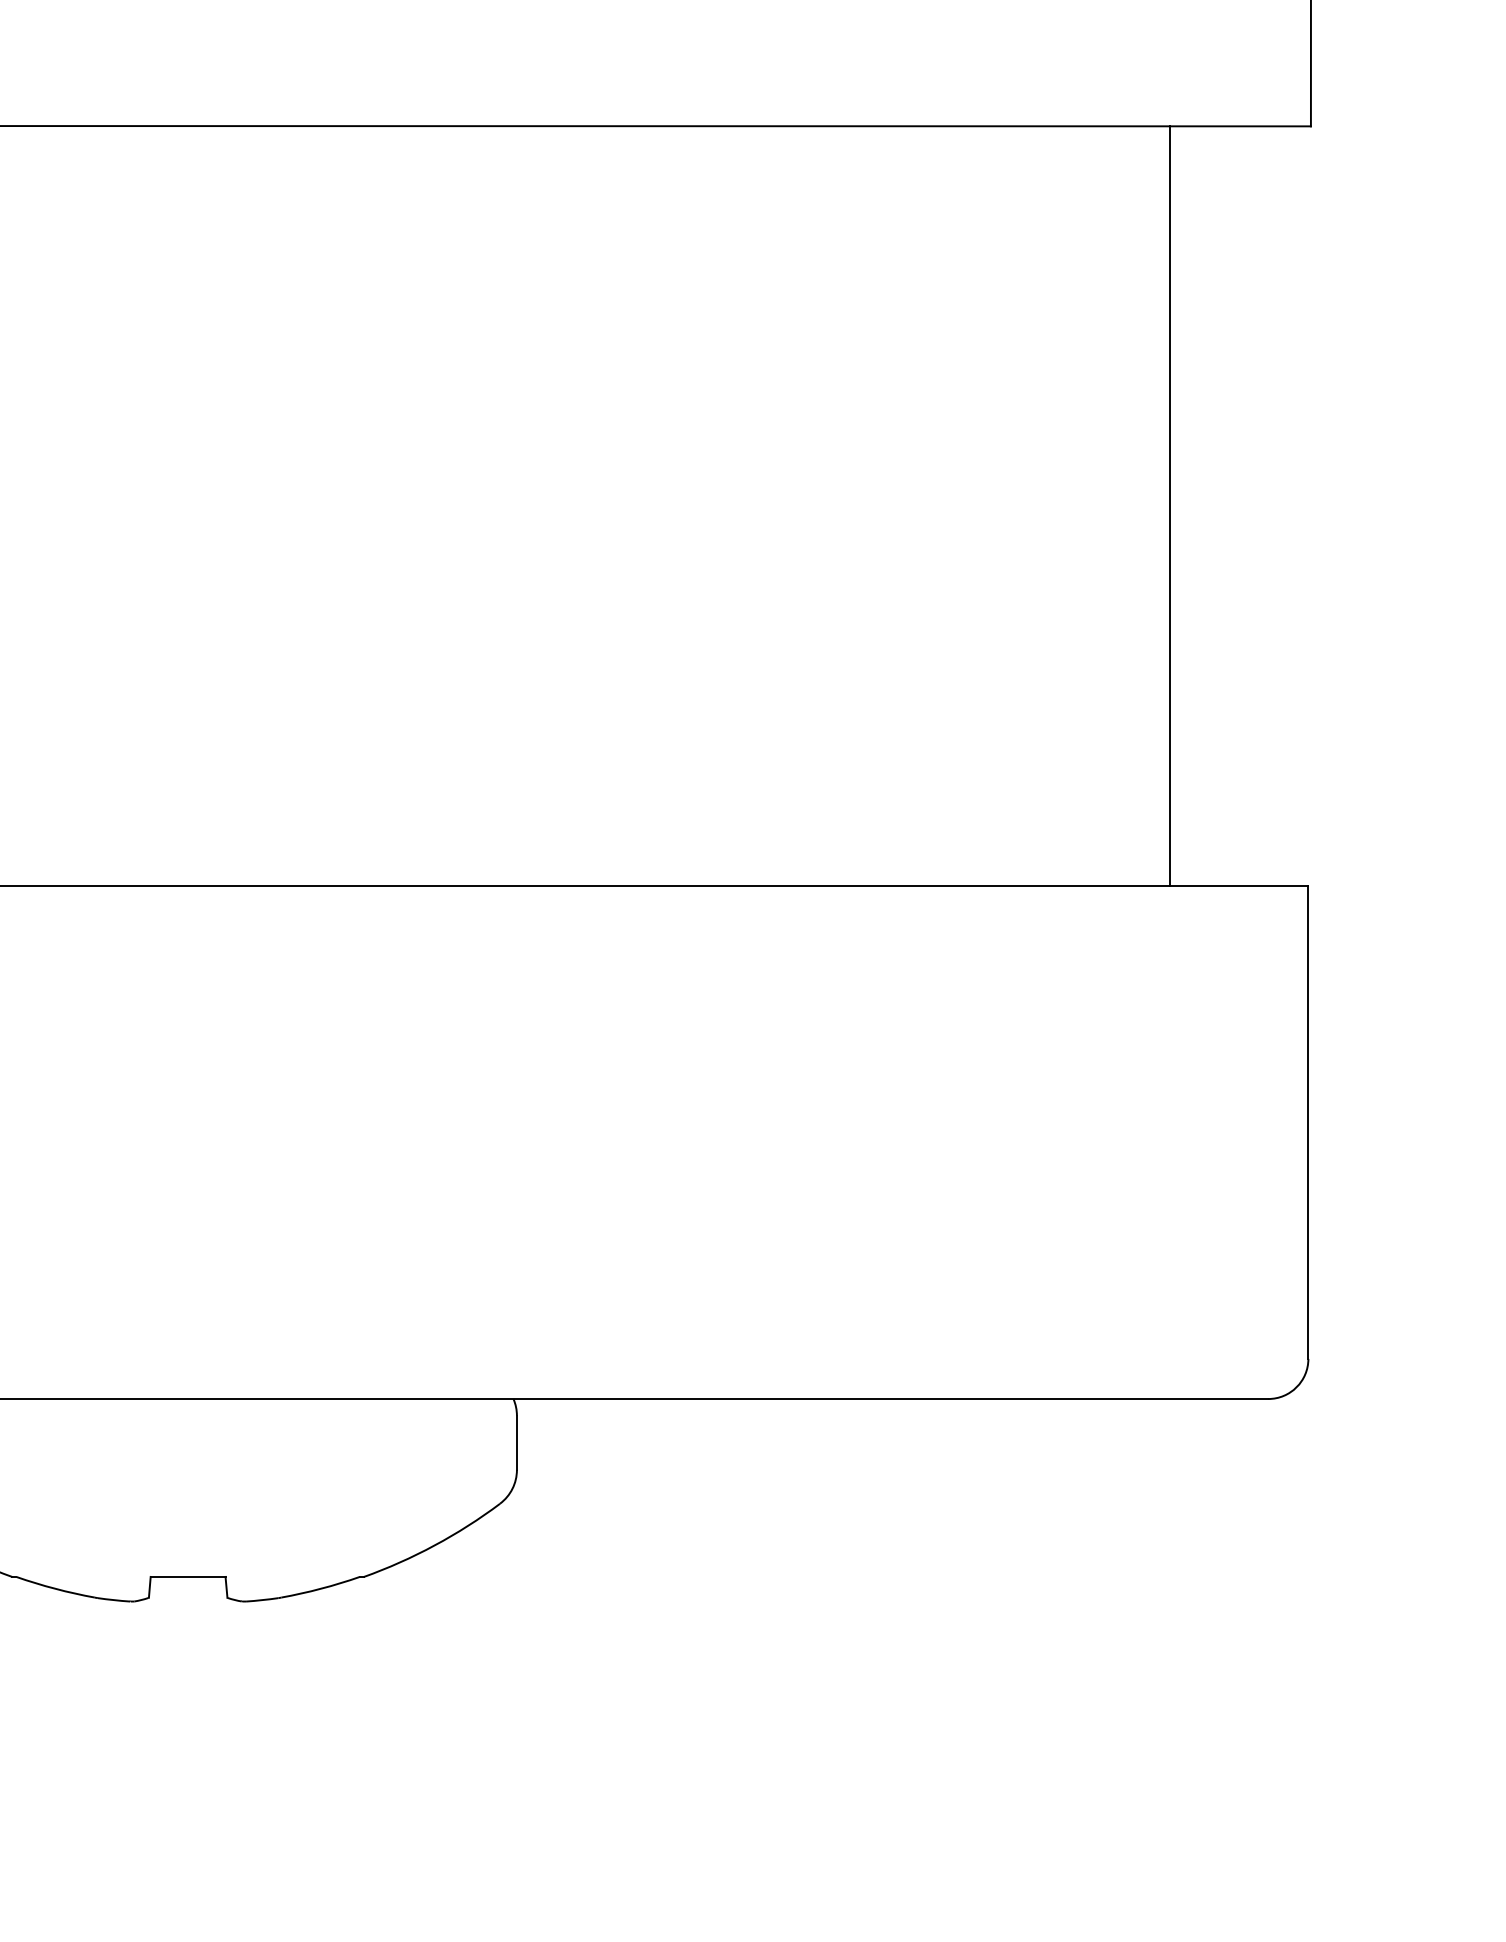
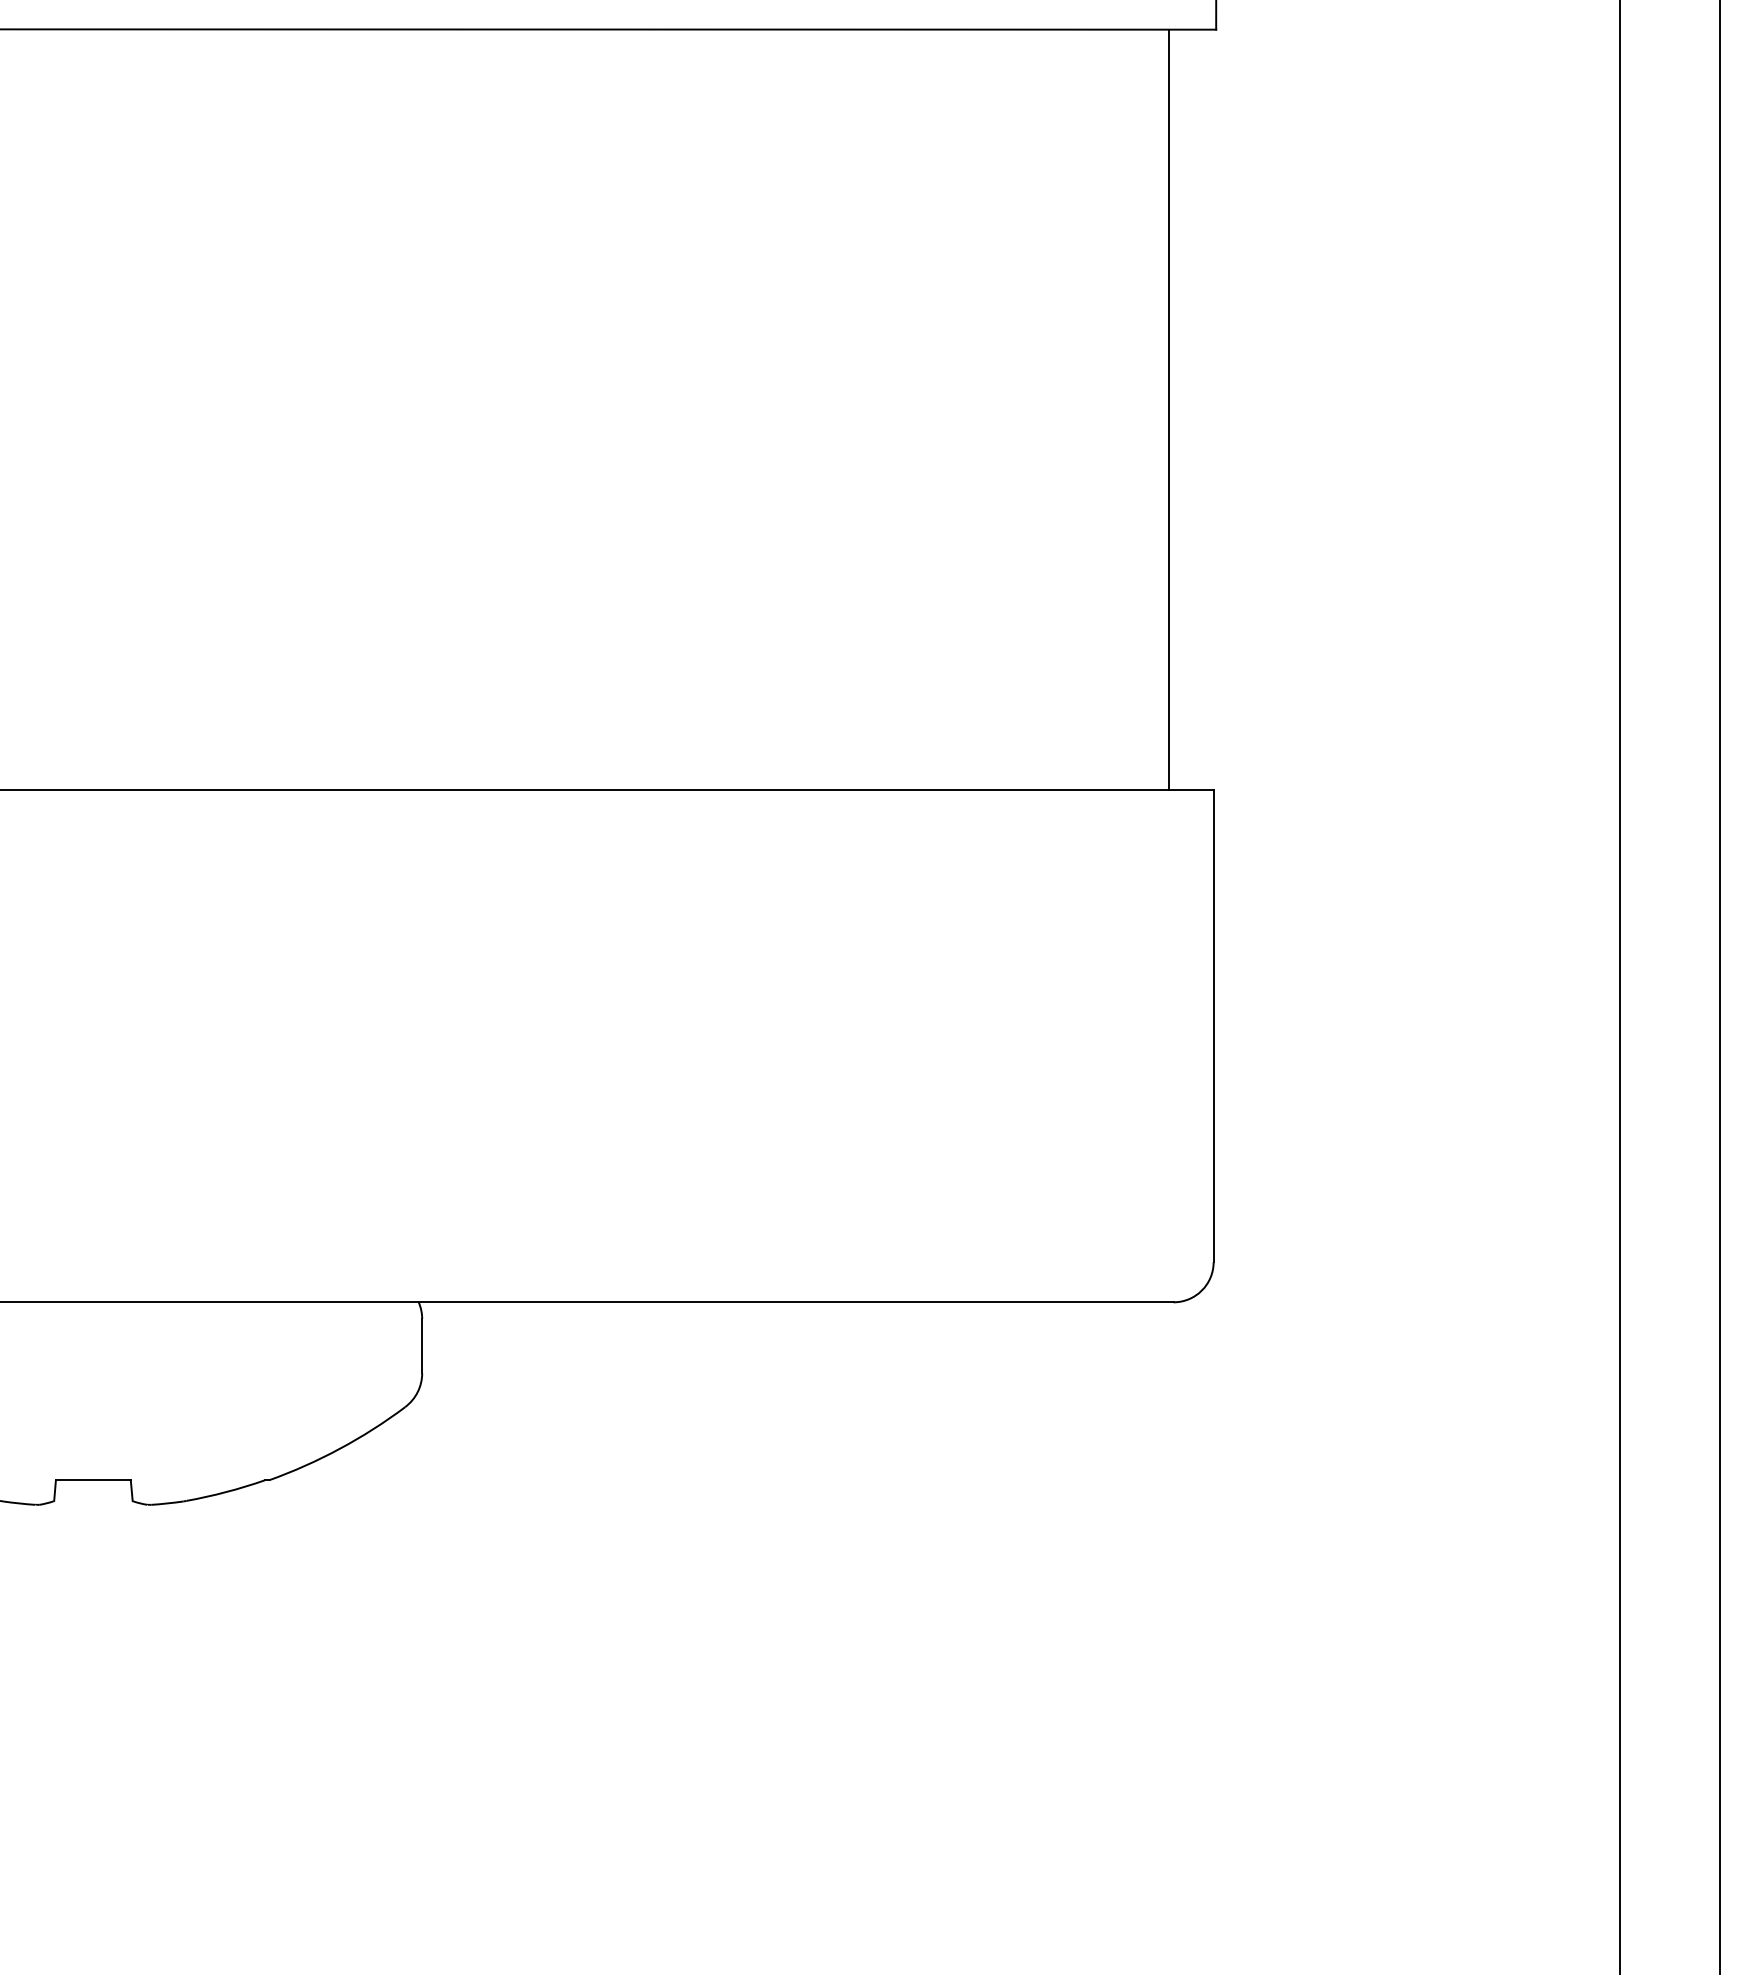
line: (1170, 506) -> (1169, 409), moved

